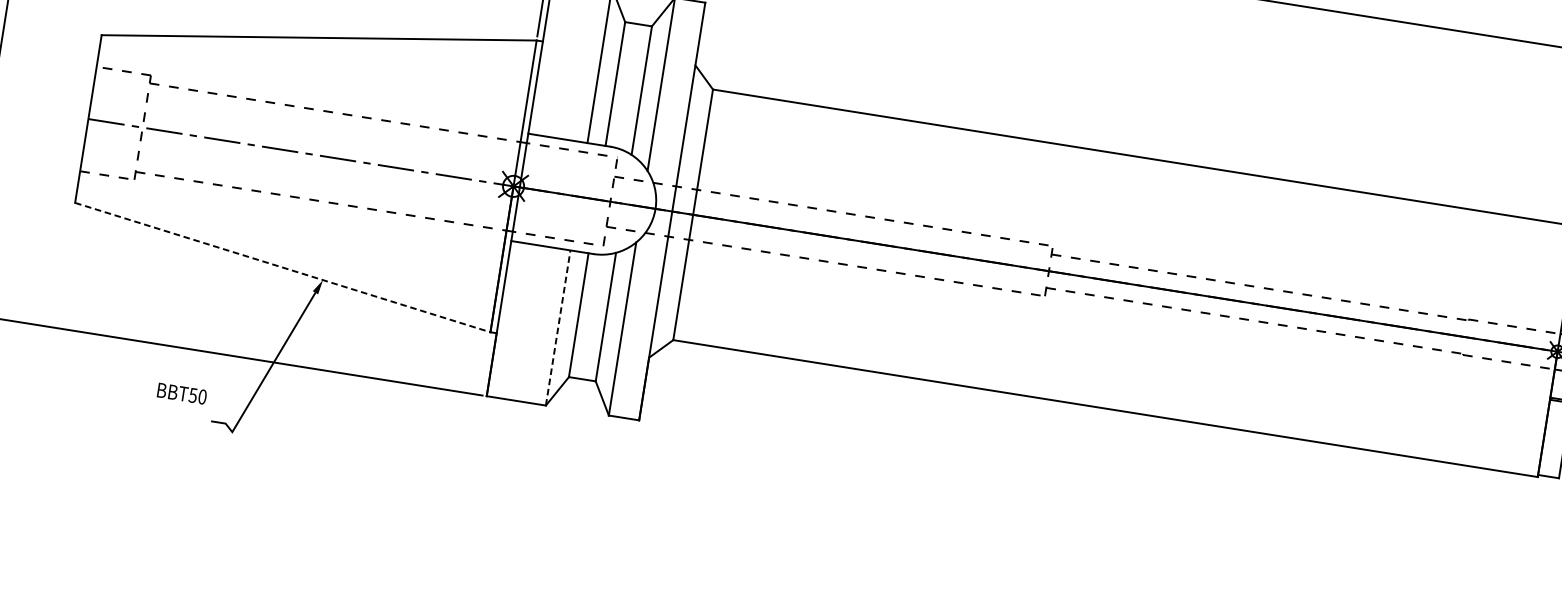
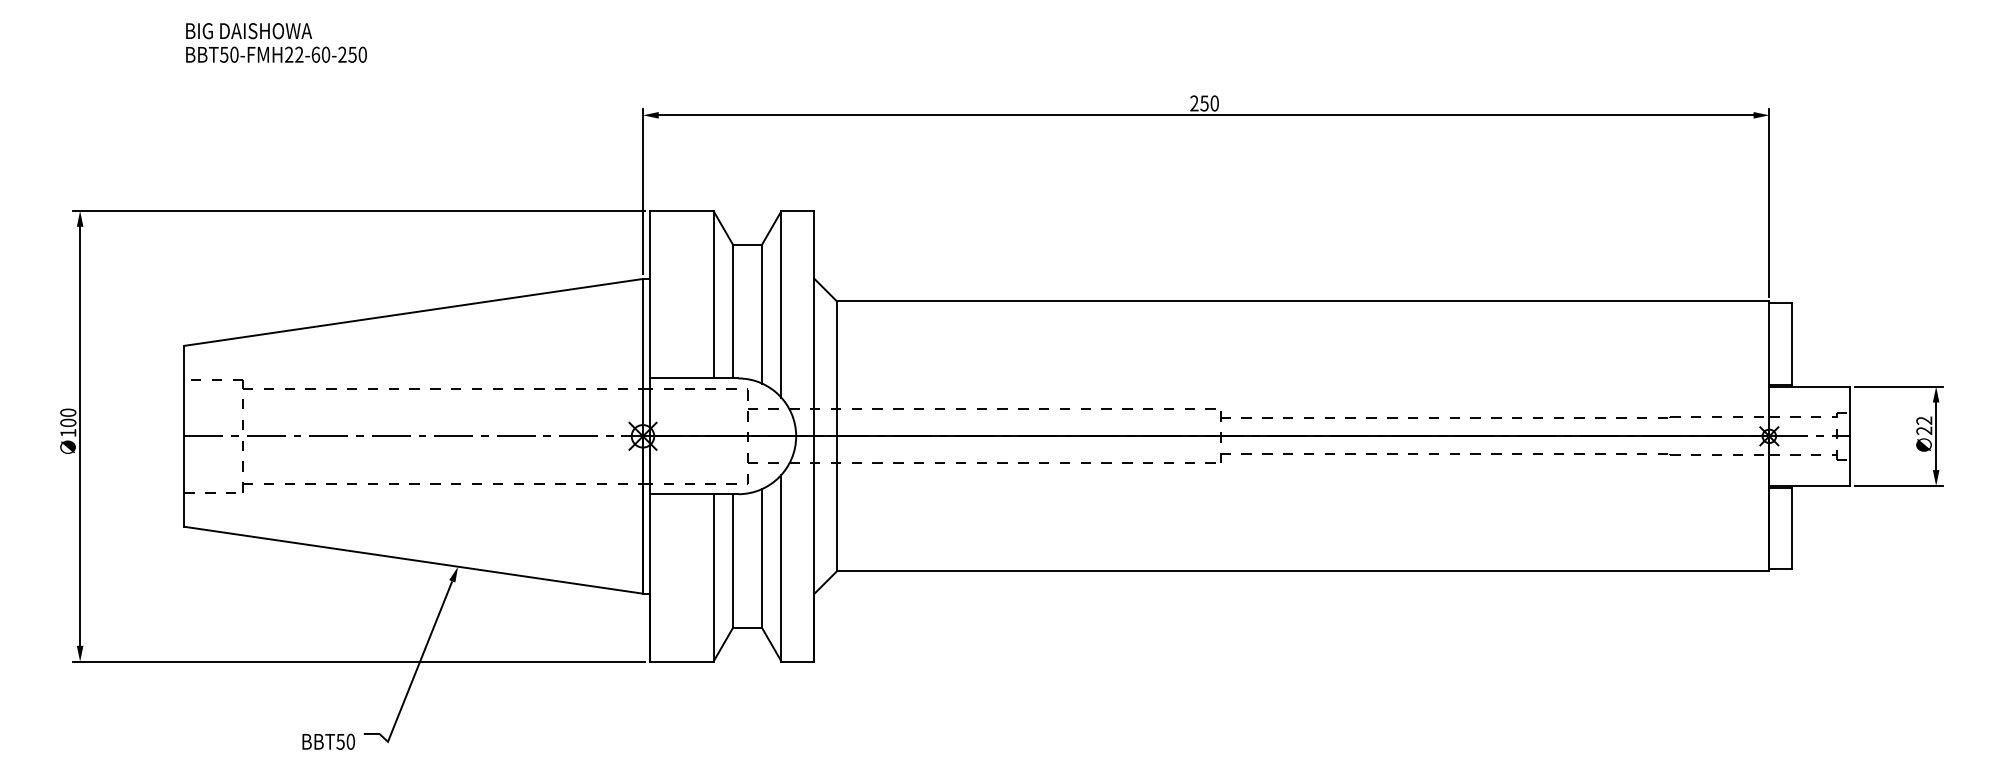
line: (282, 267) -> (413, 560), dashed -> solid
line: (558, 327) -> (713, 577), dashed -> solid
text: (181, 393) -> (328, 741), moved

